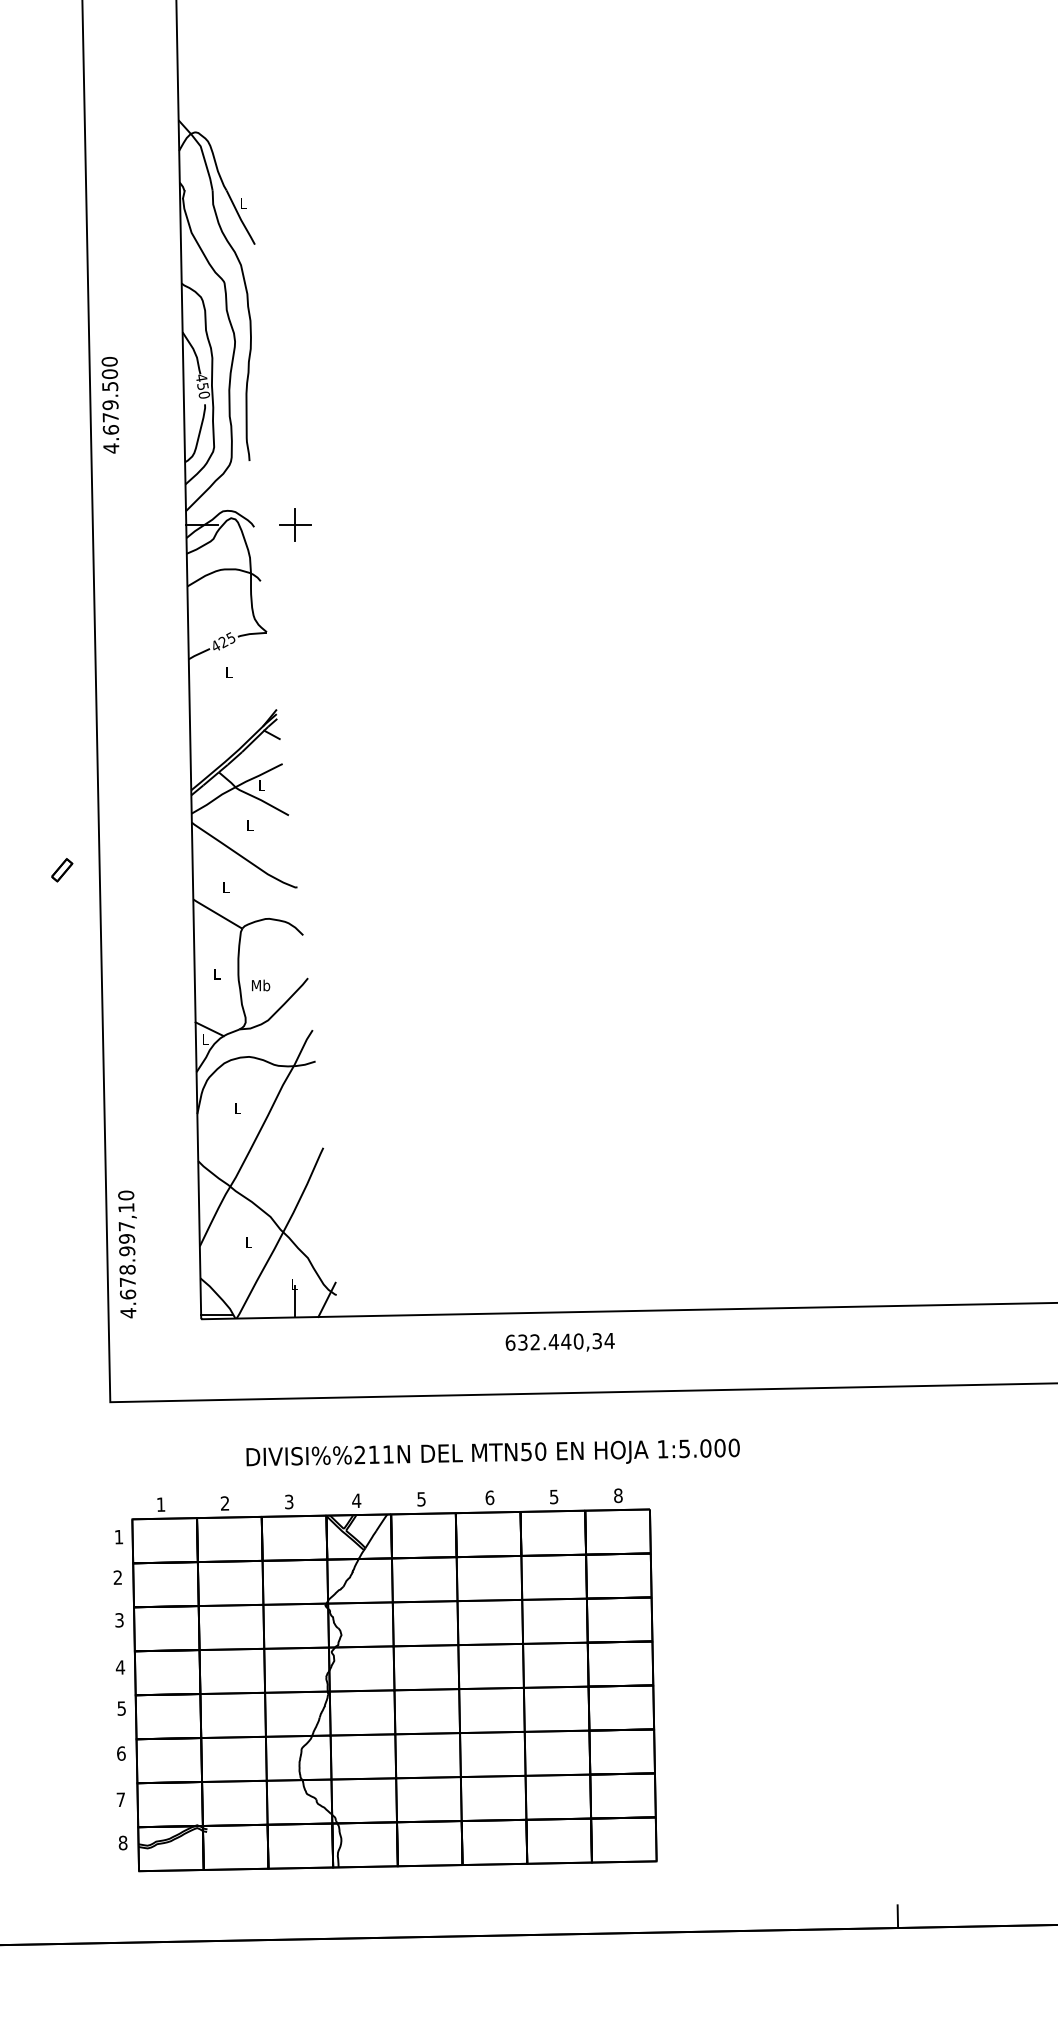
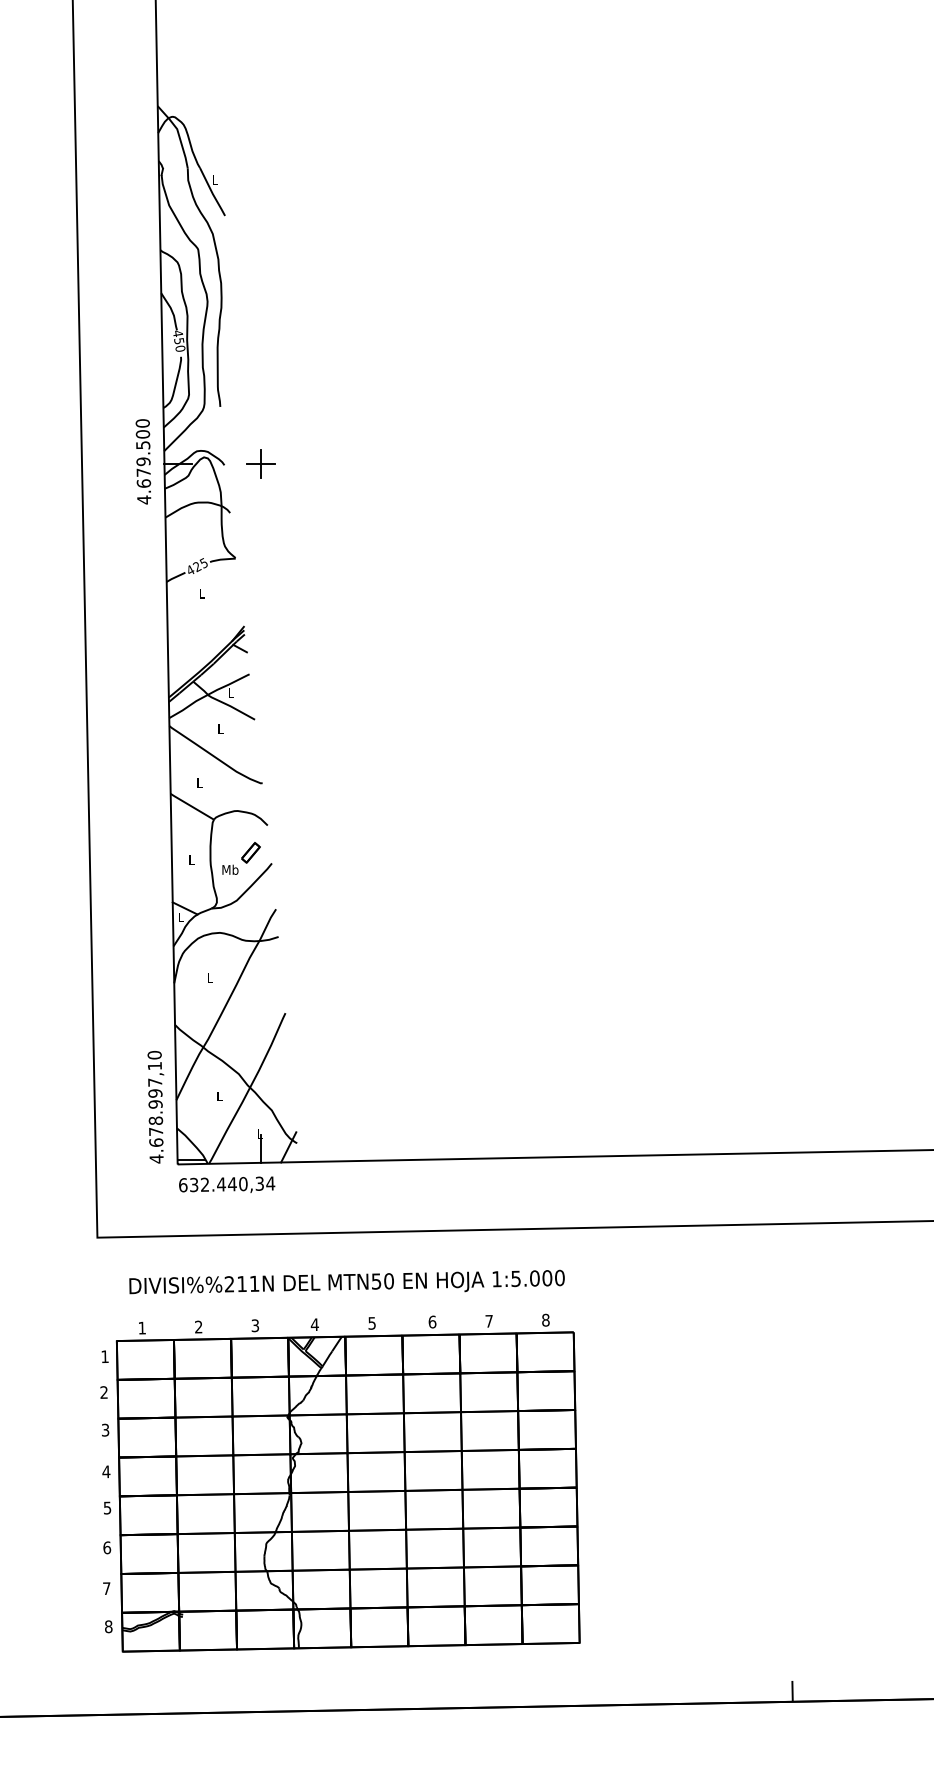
text: (110, 405) -> (143, 462), moved
part: (62, 870) -> (251, 853), moved
text: (127, 1254) -> (155, 1107), moved
text: (559, 1342) -> (226, 1184), moved
text: (492, 1452) -> (346, 1282), moved
text: (554, 1496) -> (489, 1320), 5 -> 7

